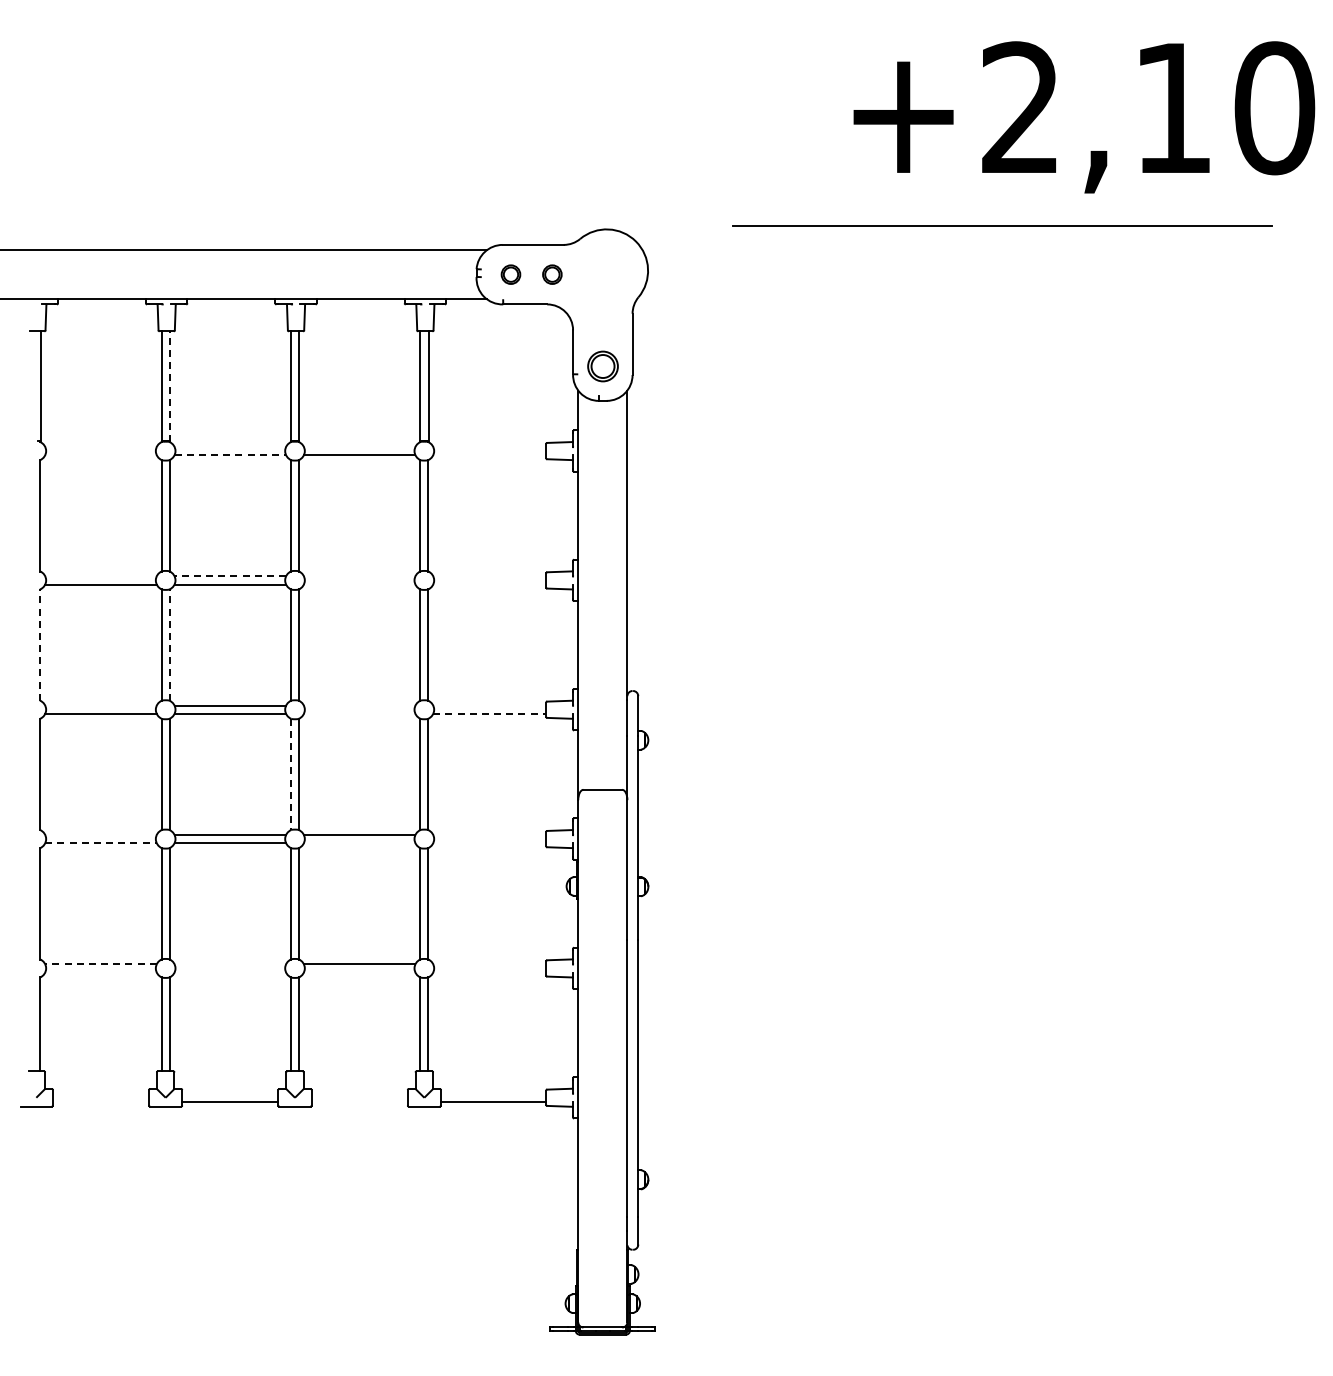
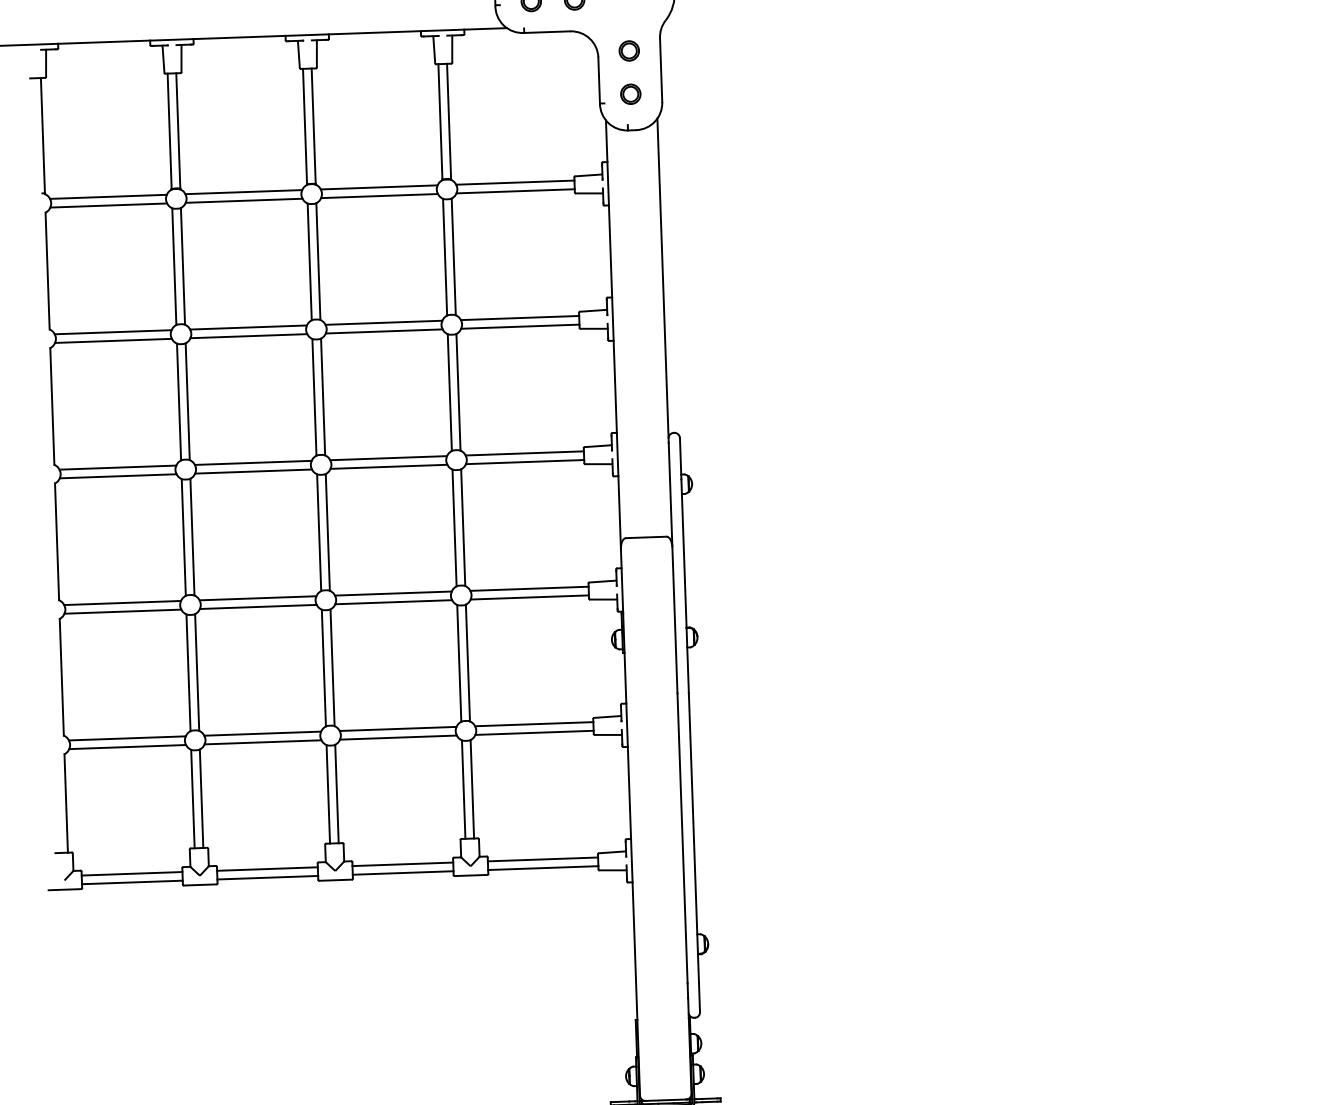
part: (602, 324) -> (628, 50), added
part: (602, 366) -> (630, 94), size x0.62
line: (169, 386) -> (177, 131), dashed -> solid
line: (100, 446) -> (107, 196), added
line: (230, 446) -> (243, 191), added
line: (359, 446) -> (379, 186), added
line: (489, 446) -> (515, 182), added
line: (100, 455) -> (108, 205), added
line: (230, 455) -> (244, 201), dashed -> solid
line: (489, 455) -> (515, 191), added
line: (100, 576) -> (112, 332), added
line: (230, 576) -> (248, 327), dashed -> solid
line: (359, 576) -> (383, 323), added
line: (489, 576) -> (519, 318), added
line: (359, 584) -> (384, 331), added
line: (489, 584) -> (520, 326), added
line: (40, 645) -> (52, 406), dashed -> solid
line: (169, 645) -> (187, 402), dashed -> solid
line: (100, 705) -> (117, 467), added
line: (359, 705) -> (388, 458), added
line: (489, 705) -> (524, 453), added
line: (359, 713) -> (388, 466), added
line: (490, 713) -> (525, 461), dashed -> solid
line: (290, 774) -> (318, 532), dashed -> solid
line: (100, 834) -> (122, 602), added
line: (489, 834) -> (529, 588), added
line: (101, 843) -> (123, 611), dashed -> solid
line: (359, 843) -> (393, 602), added
line: (489, 843) -> (529, 597), added
line: (101, 964) -> (127, 738), dashed -> solid
line: (230, 964) -> (262, 733), added
line: (489, 964) -> (534, 724), added
line: (100, 972) -> (127, 747), added
line: (230, 972) -> (263, 742), added
line: (359, 972) -> (398, 737), added
line: (489, 972) -> (534, 732), added
line: (100, 1093) -> (131, 873), added
line: (230, 1093) -> (267, 868), added
line: (359, 1093) -> (402, 864), added
line: (493, 1093) -> (542, 859), added
line: (100, 1101) -> (131, 882), added
line: (359, 1101) -> (402, 872), added

